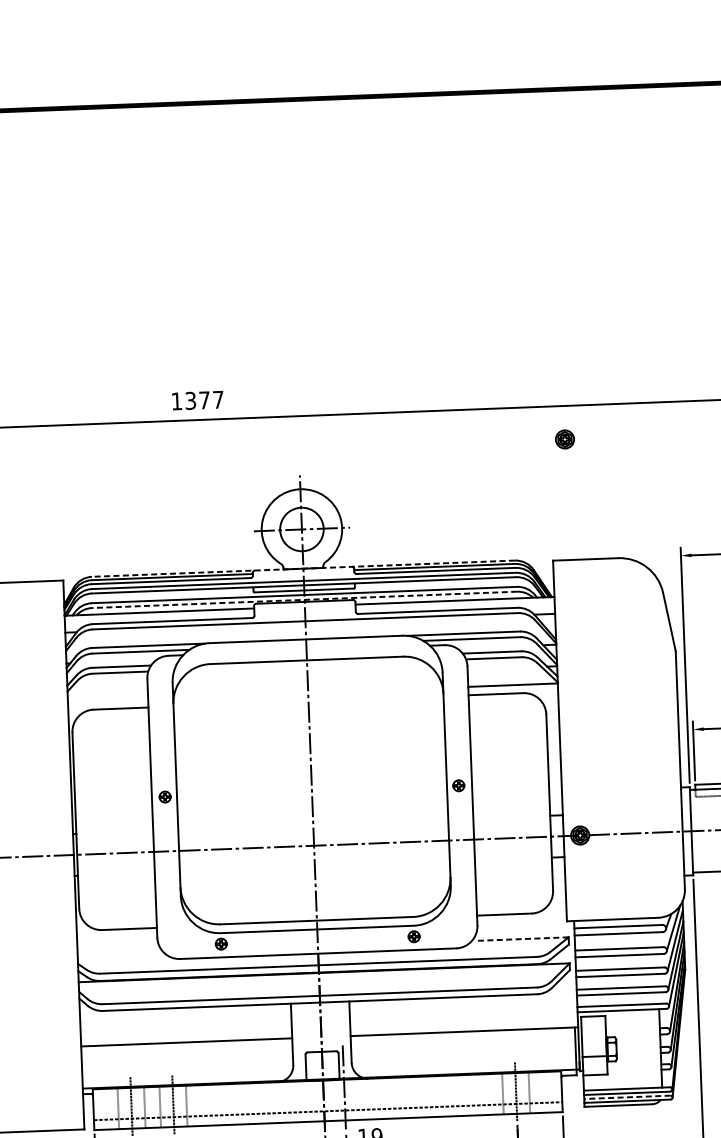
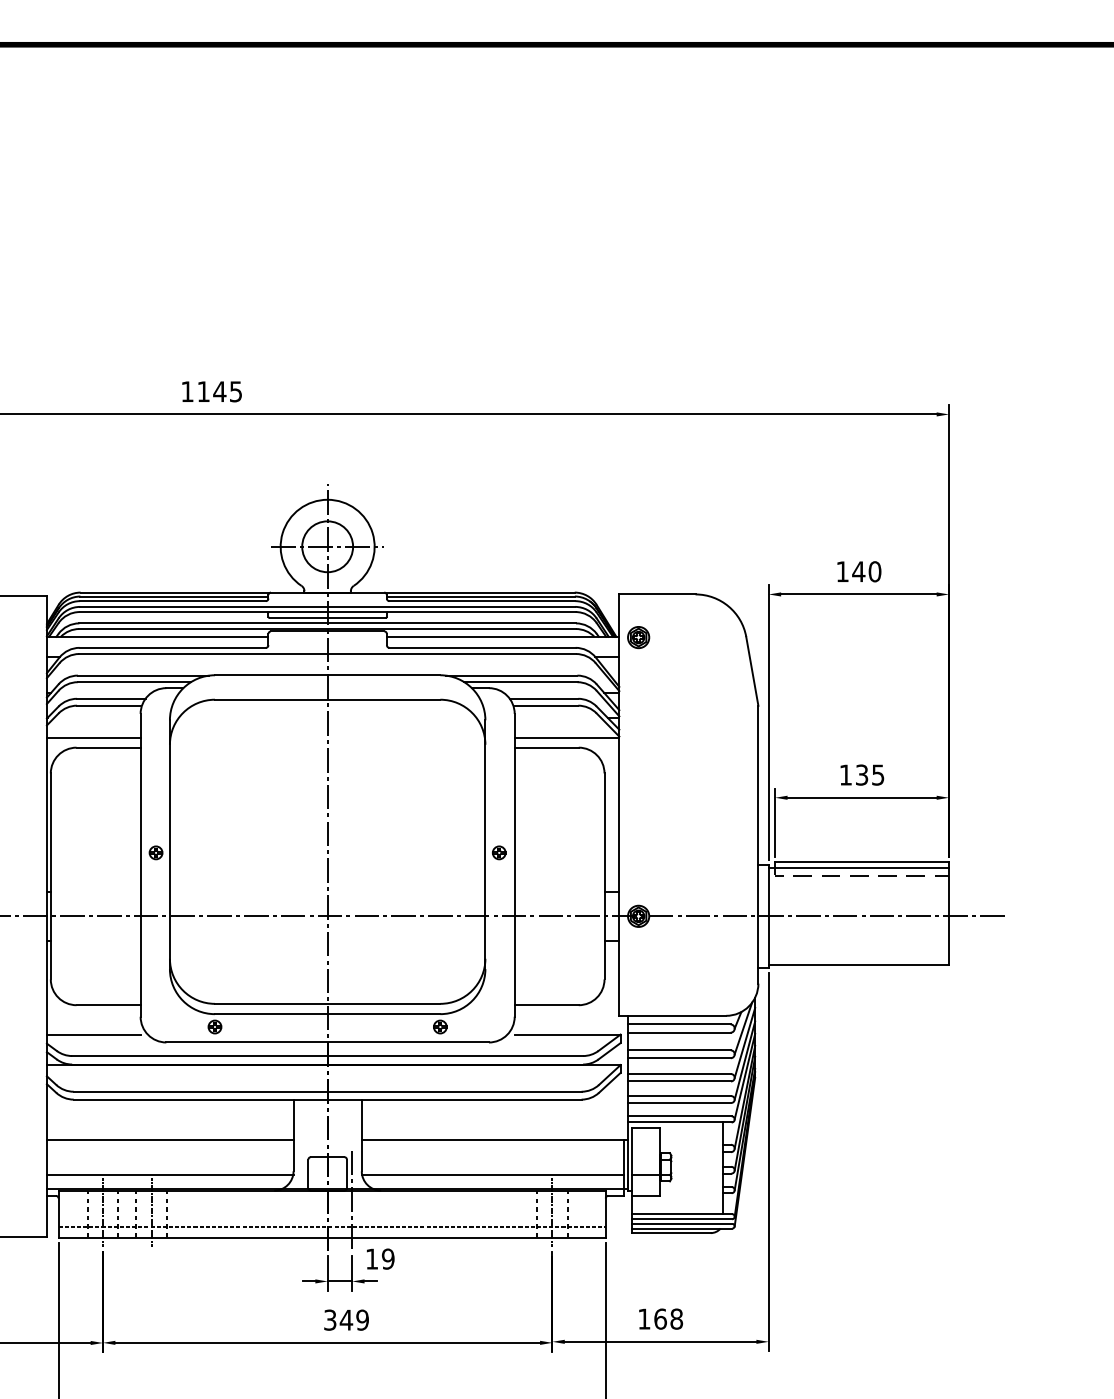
text: (204, 400) -> (219, 391), 1377 -> 1145
part: (564, 439) -> (638, 637), moved
line: (303, 568) -> (327, 592), dashed -> solid
line: (304, 600) -> (327, 629), dashed -> solid
line: (107, 700) -> (93, 737), added
line: (523, 938) -> (567, 1034), dashed -> solid
line: (117, 954) -> (93, 1034), added
line: (463, 1061) -> (492, 1174), added
line: (187, 1071) -> (169, 1174), added
line: (626, 1096) -> (681, 1223), dashed -> solid

